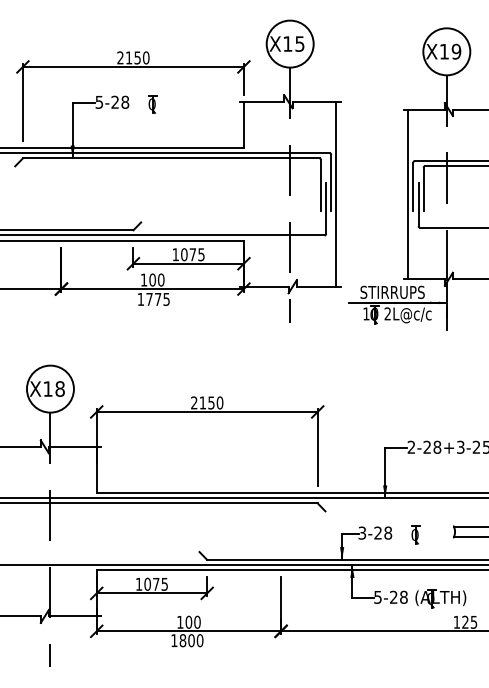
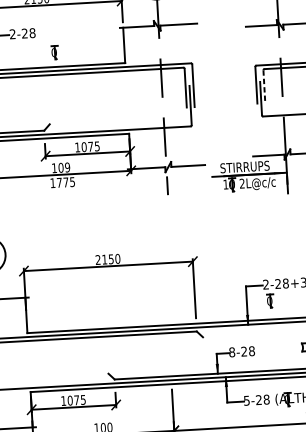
text: (99, 101) -> (12, 33), 5-28 -> 2-28
part: (152, 104) -> (54, 52), moved
line: (423, 189) -> (264, 87), solid -> dashed
line: (336, 193) -> (197, 93), removed
line: (408, 194) -> (252, 91), removed
text: (160, 280) -> (67, 167), 100 -> 109
text: (362, 532) -> (232, 351), 3-28 -> 8-28
part: (415, 534) -> (270, 300), moved

